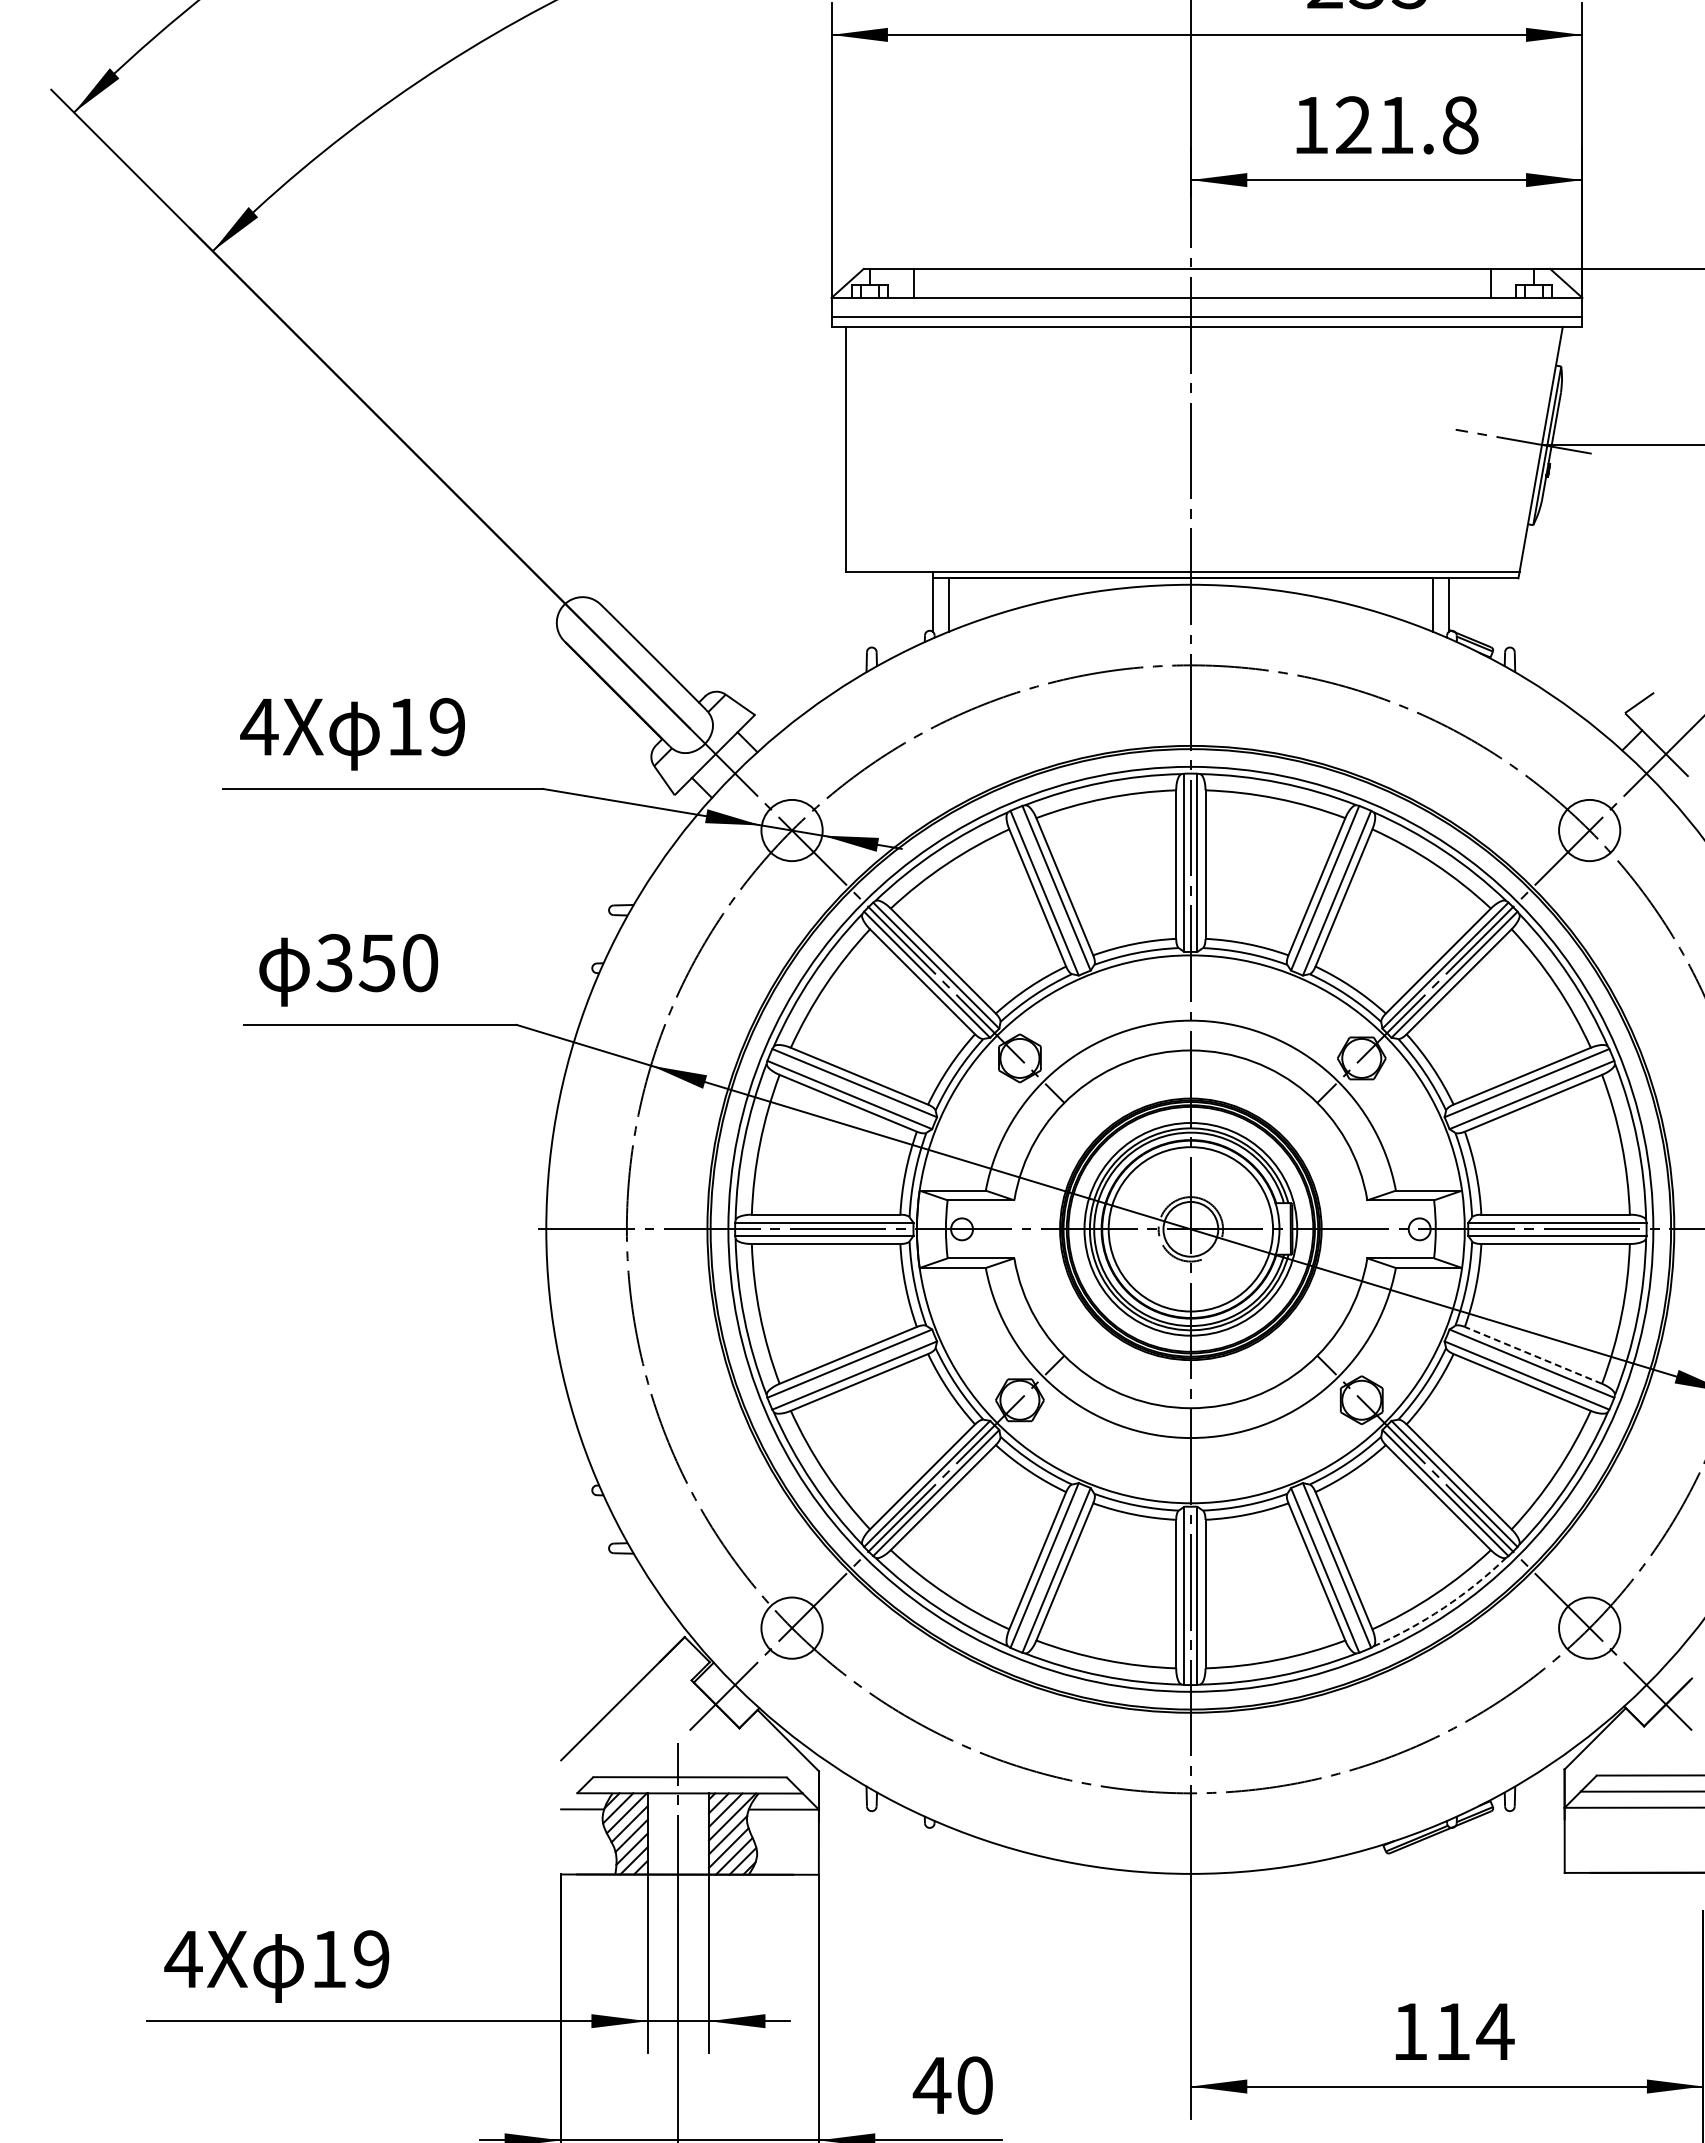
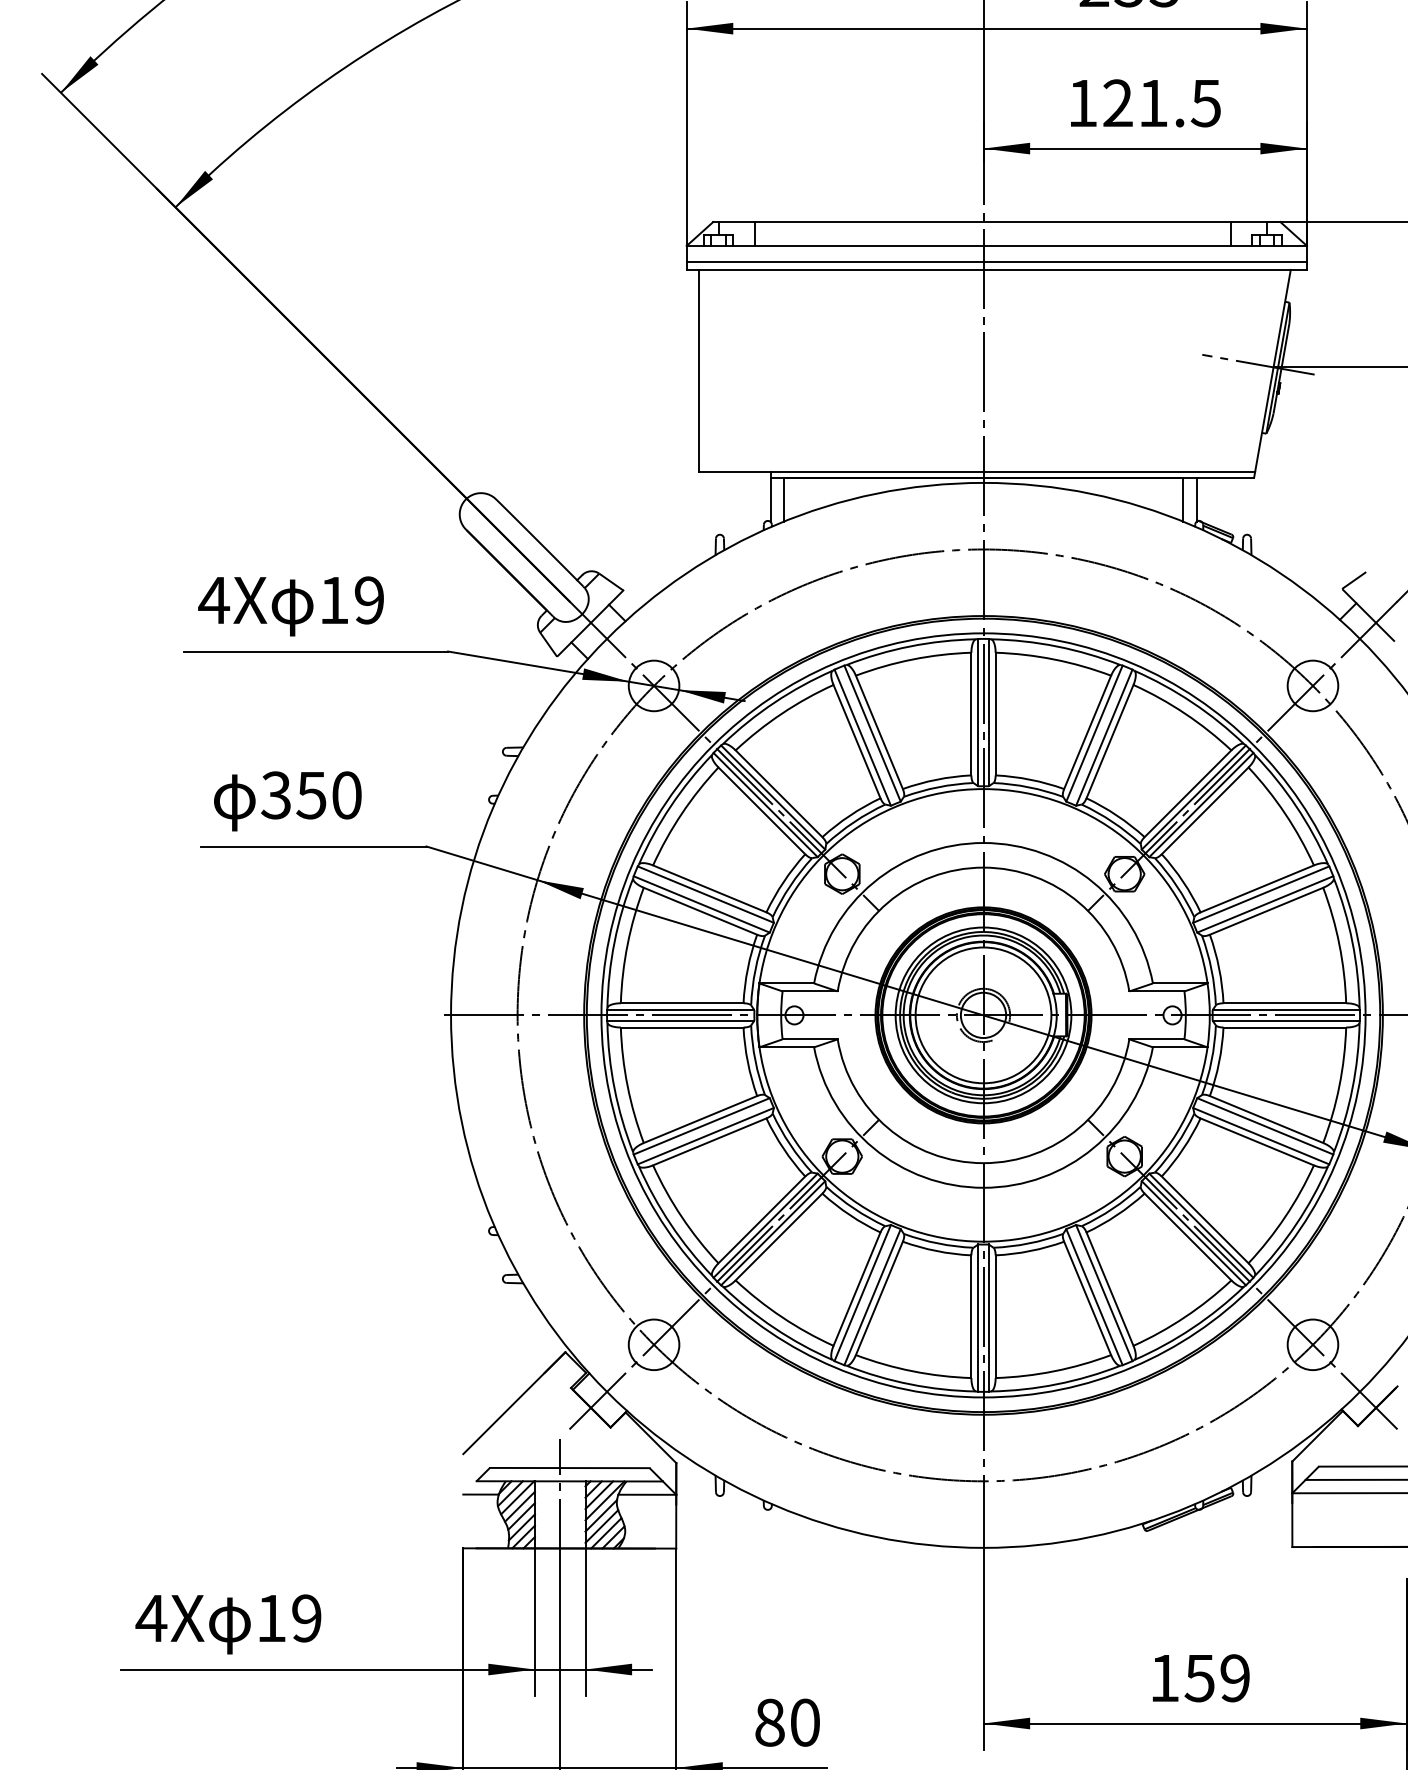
text: (1459, 125) -> (1205, 103), 121.8 -> 121.5
line: (1532, 1355) -> (1265, 1119), dashed -> solid
arc: (1443, 1607) -> (1192, 1327), dashed -> solid
text: (1474, 2031) -> (1217, 1678), 114 -> 159
text: (931, 2085) -> (769, 1722), 40 -> 80

